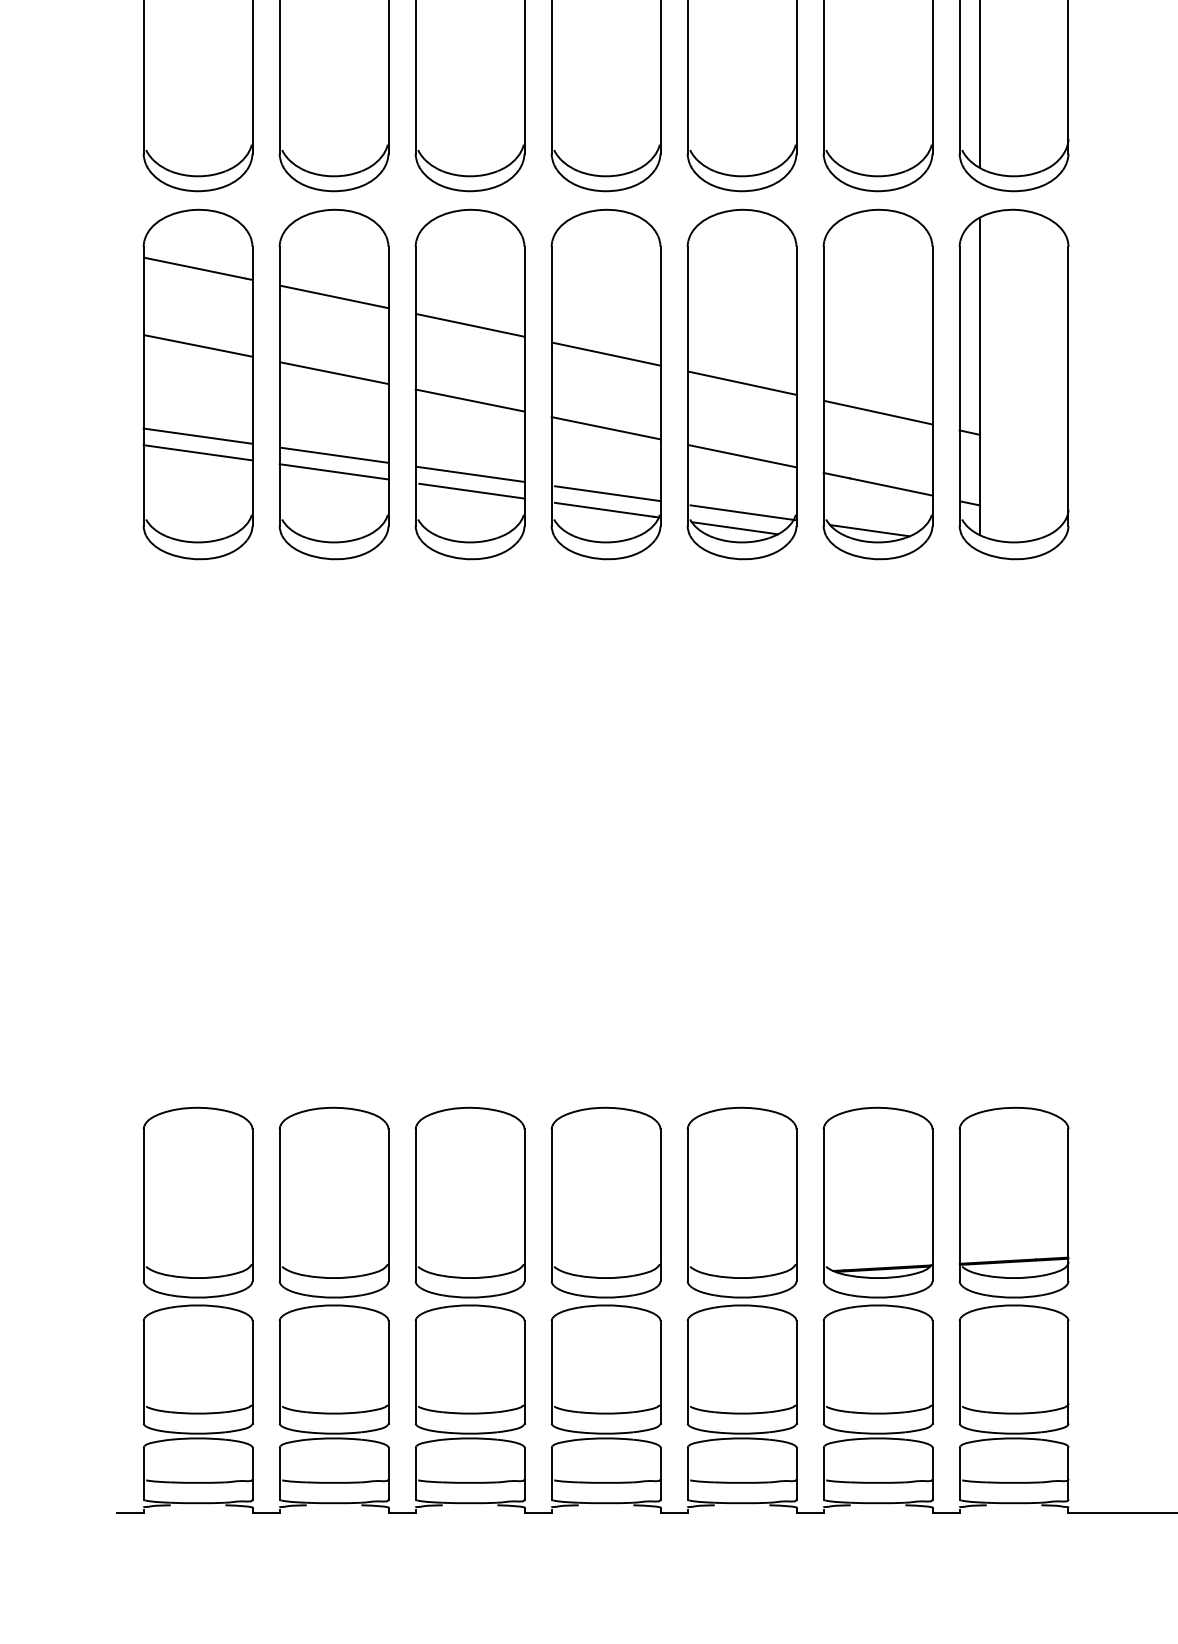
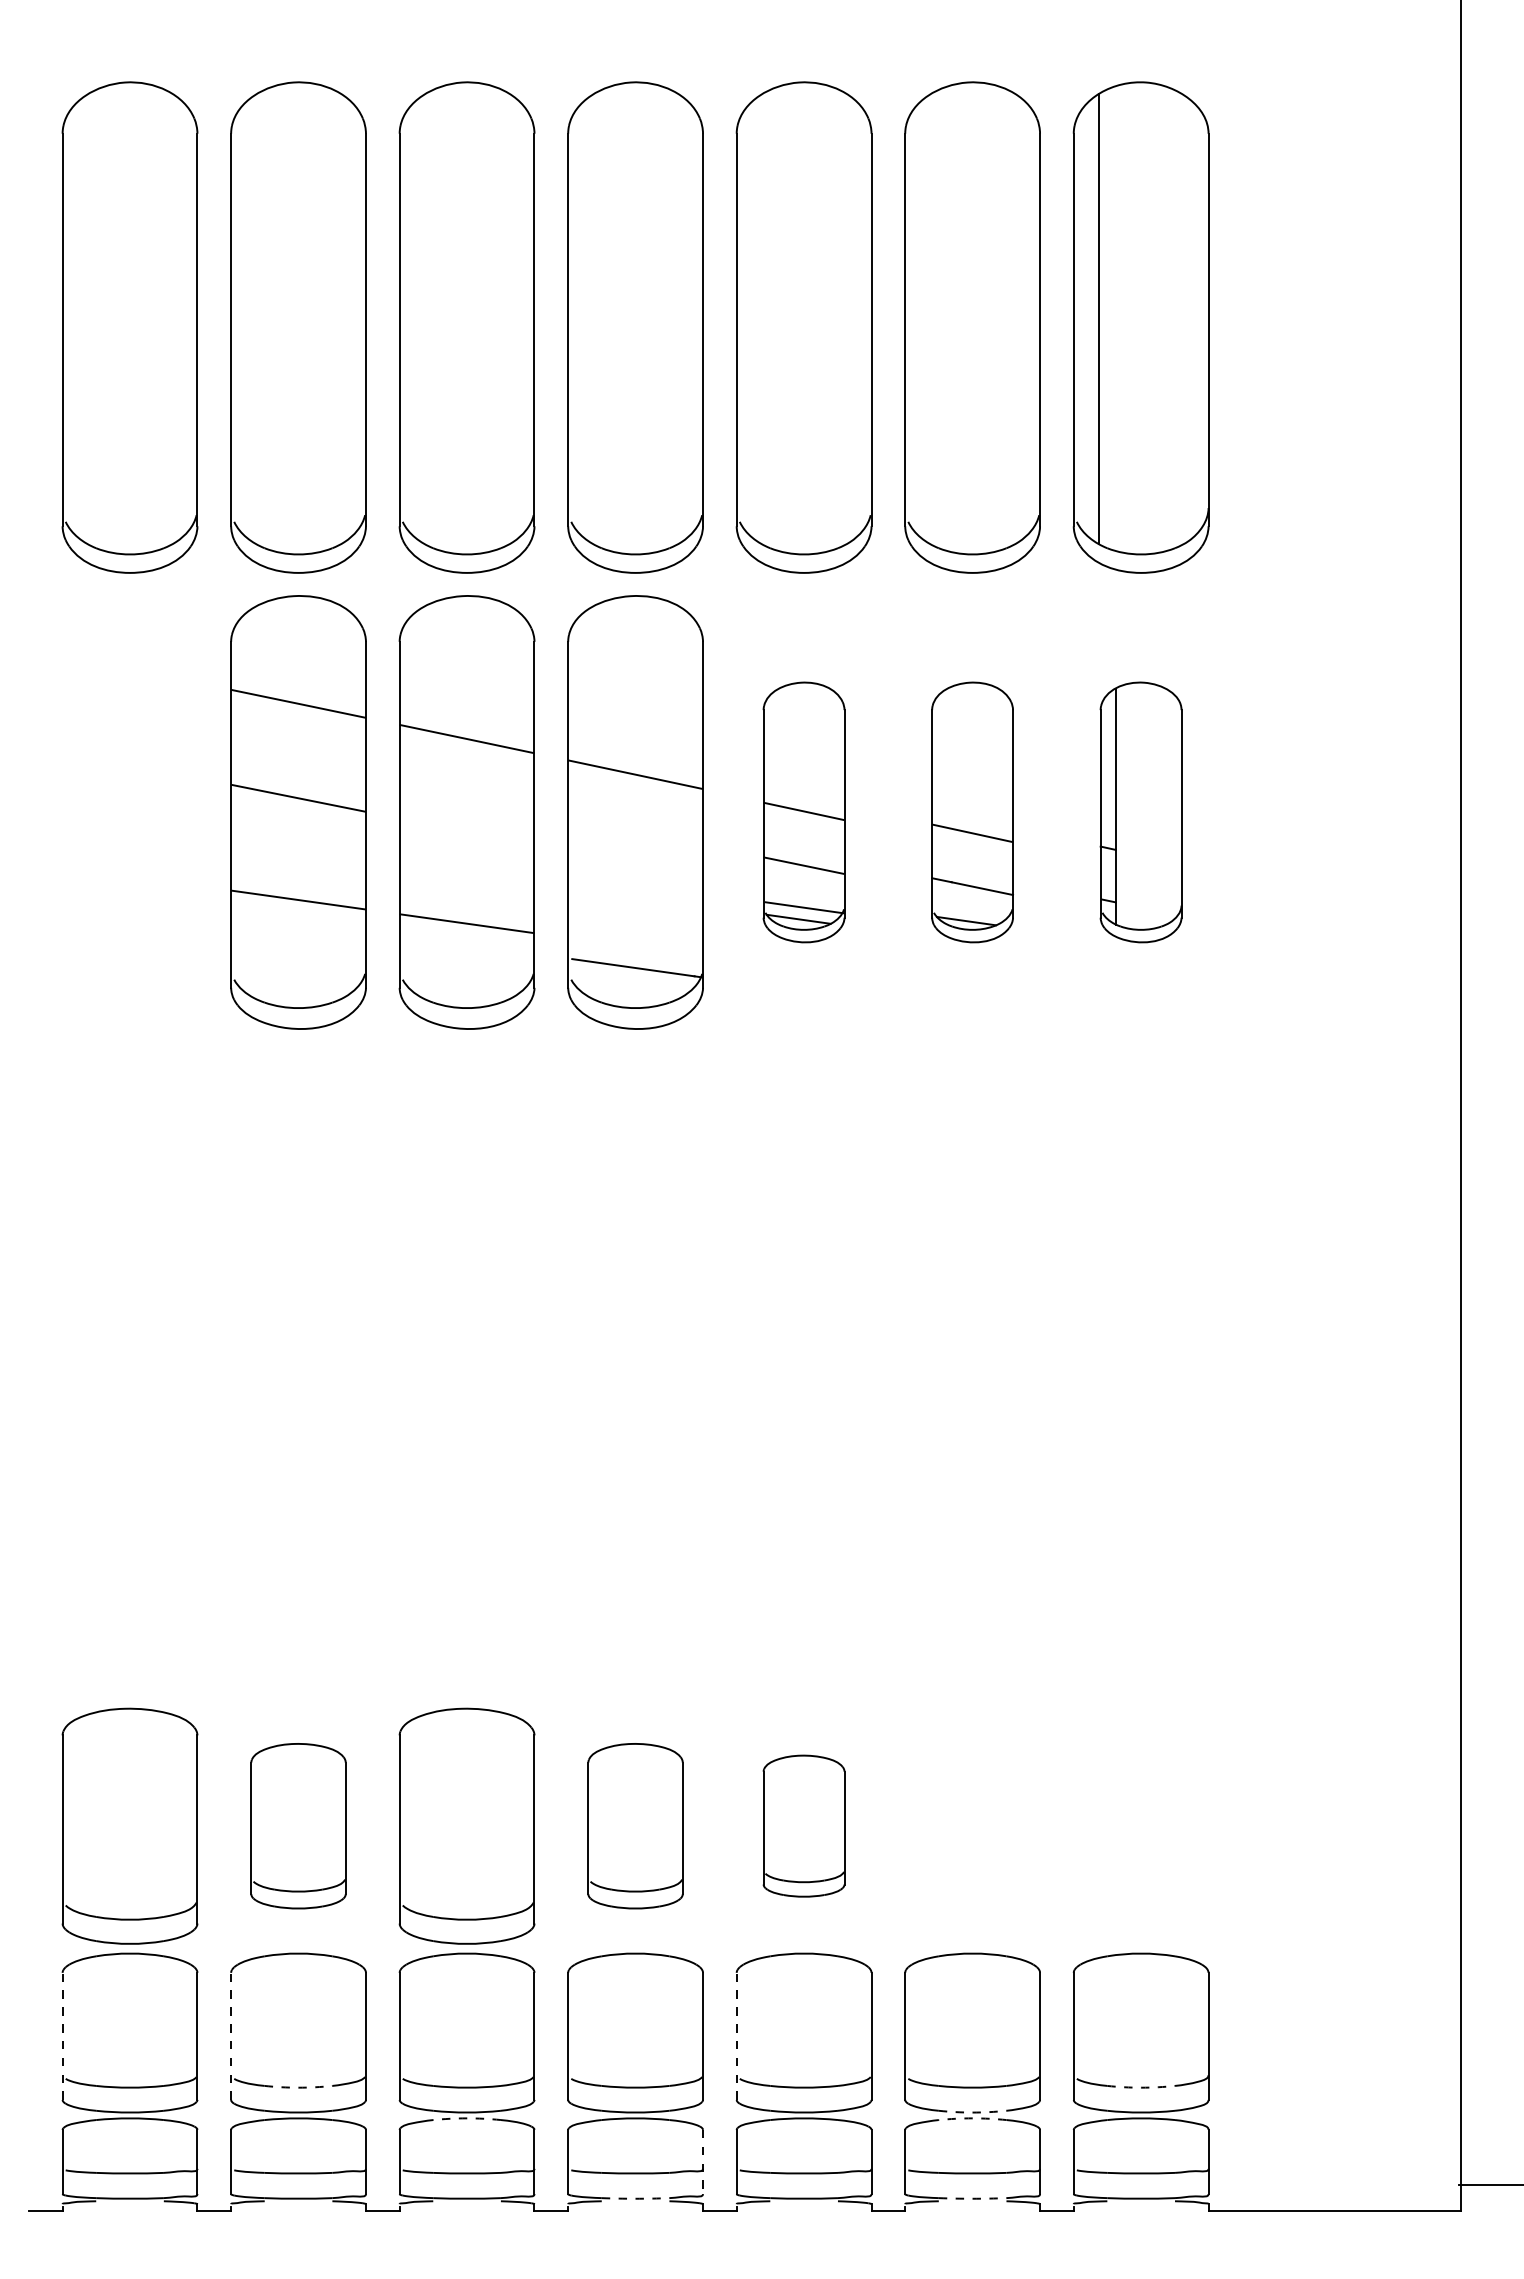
part: (197, 384) -> (129, 812), removed
part: (741, 384) -> (803, 812), size x0.6
part: (877, 384) -> (972, 812), size x0.6
part: (1013, 384) -> (1140, 812), size x0.6
line: (469, 399) -> (466, 831), removed
line: (606, 428) -> (635, 866), removed
line: (334, 471) -> (298, 920), removed
line: (472, 491) -> (469, 944), removed
line: (607, 493) -> (637, 947), removed
part: (334, 1202) -> (298, 1825), size x0.7
part: (606, 1202) -> (635, 1825), size x0.7
part: (741, 1202) -> (803, 1825), size x0.6
part: (877, 1202) -> (972, 1825), removed
part: (1013, 1202) -> (1140, 1825), removed
line: (143, 1372) -> (62, 2036), solid -> dashed
line: (279, 1372) -> (231, 2036), solid -> dashed
line: (687, 1372) -> (736, 2036), solid -> dashed
arc: (334, 1413) -> (298, 2087), solid -> dashed
arc: (1014, 1413) -> (1141, 2087), solid -> dashed
arc: (877, 1433) -> (972, 2112), solid -> dashed
arc: (470, 1438) -> (467, 2118), solid -> dashed
arc: (877, 1438) -> (972, 2118), solid -> dashed
line: (660, 1474) -> (703, 2162), solid -> dashed
arc: (606, 1503) -> (635, 2198), solid -> dashed
arc: (877, 1503) -> (972, 2198), solid -> dashed

